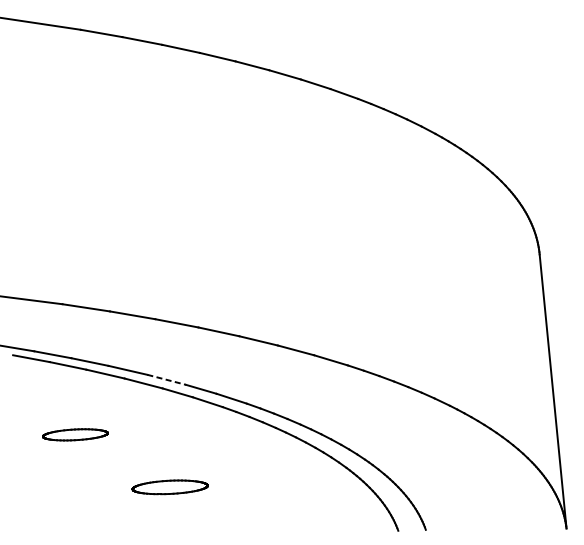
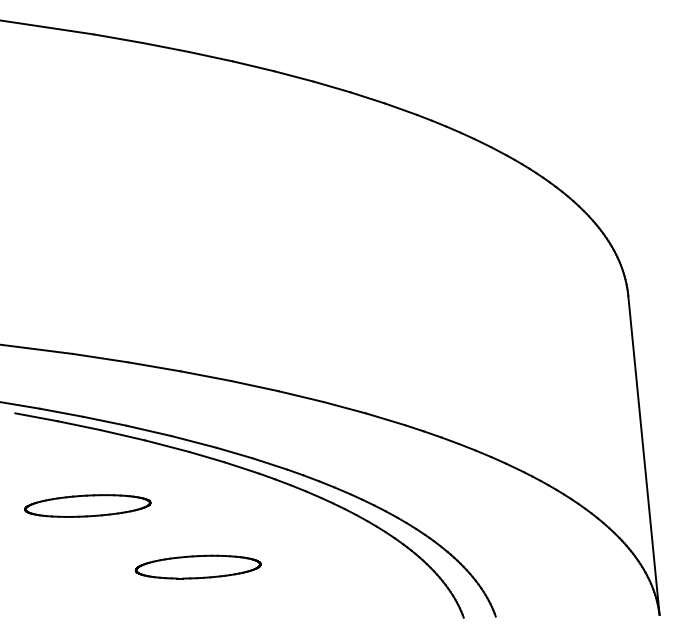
line: (167, 380) -> (194, 442), dashed -> solid
part: (75, 434) -> (87, 505), size x1.67
part: (169, 486) -> (197, 566), size x1.43

